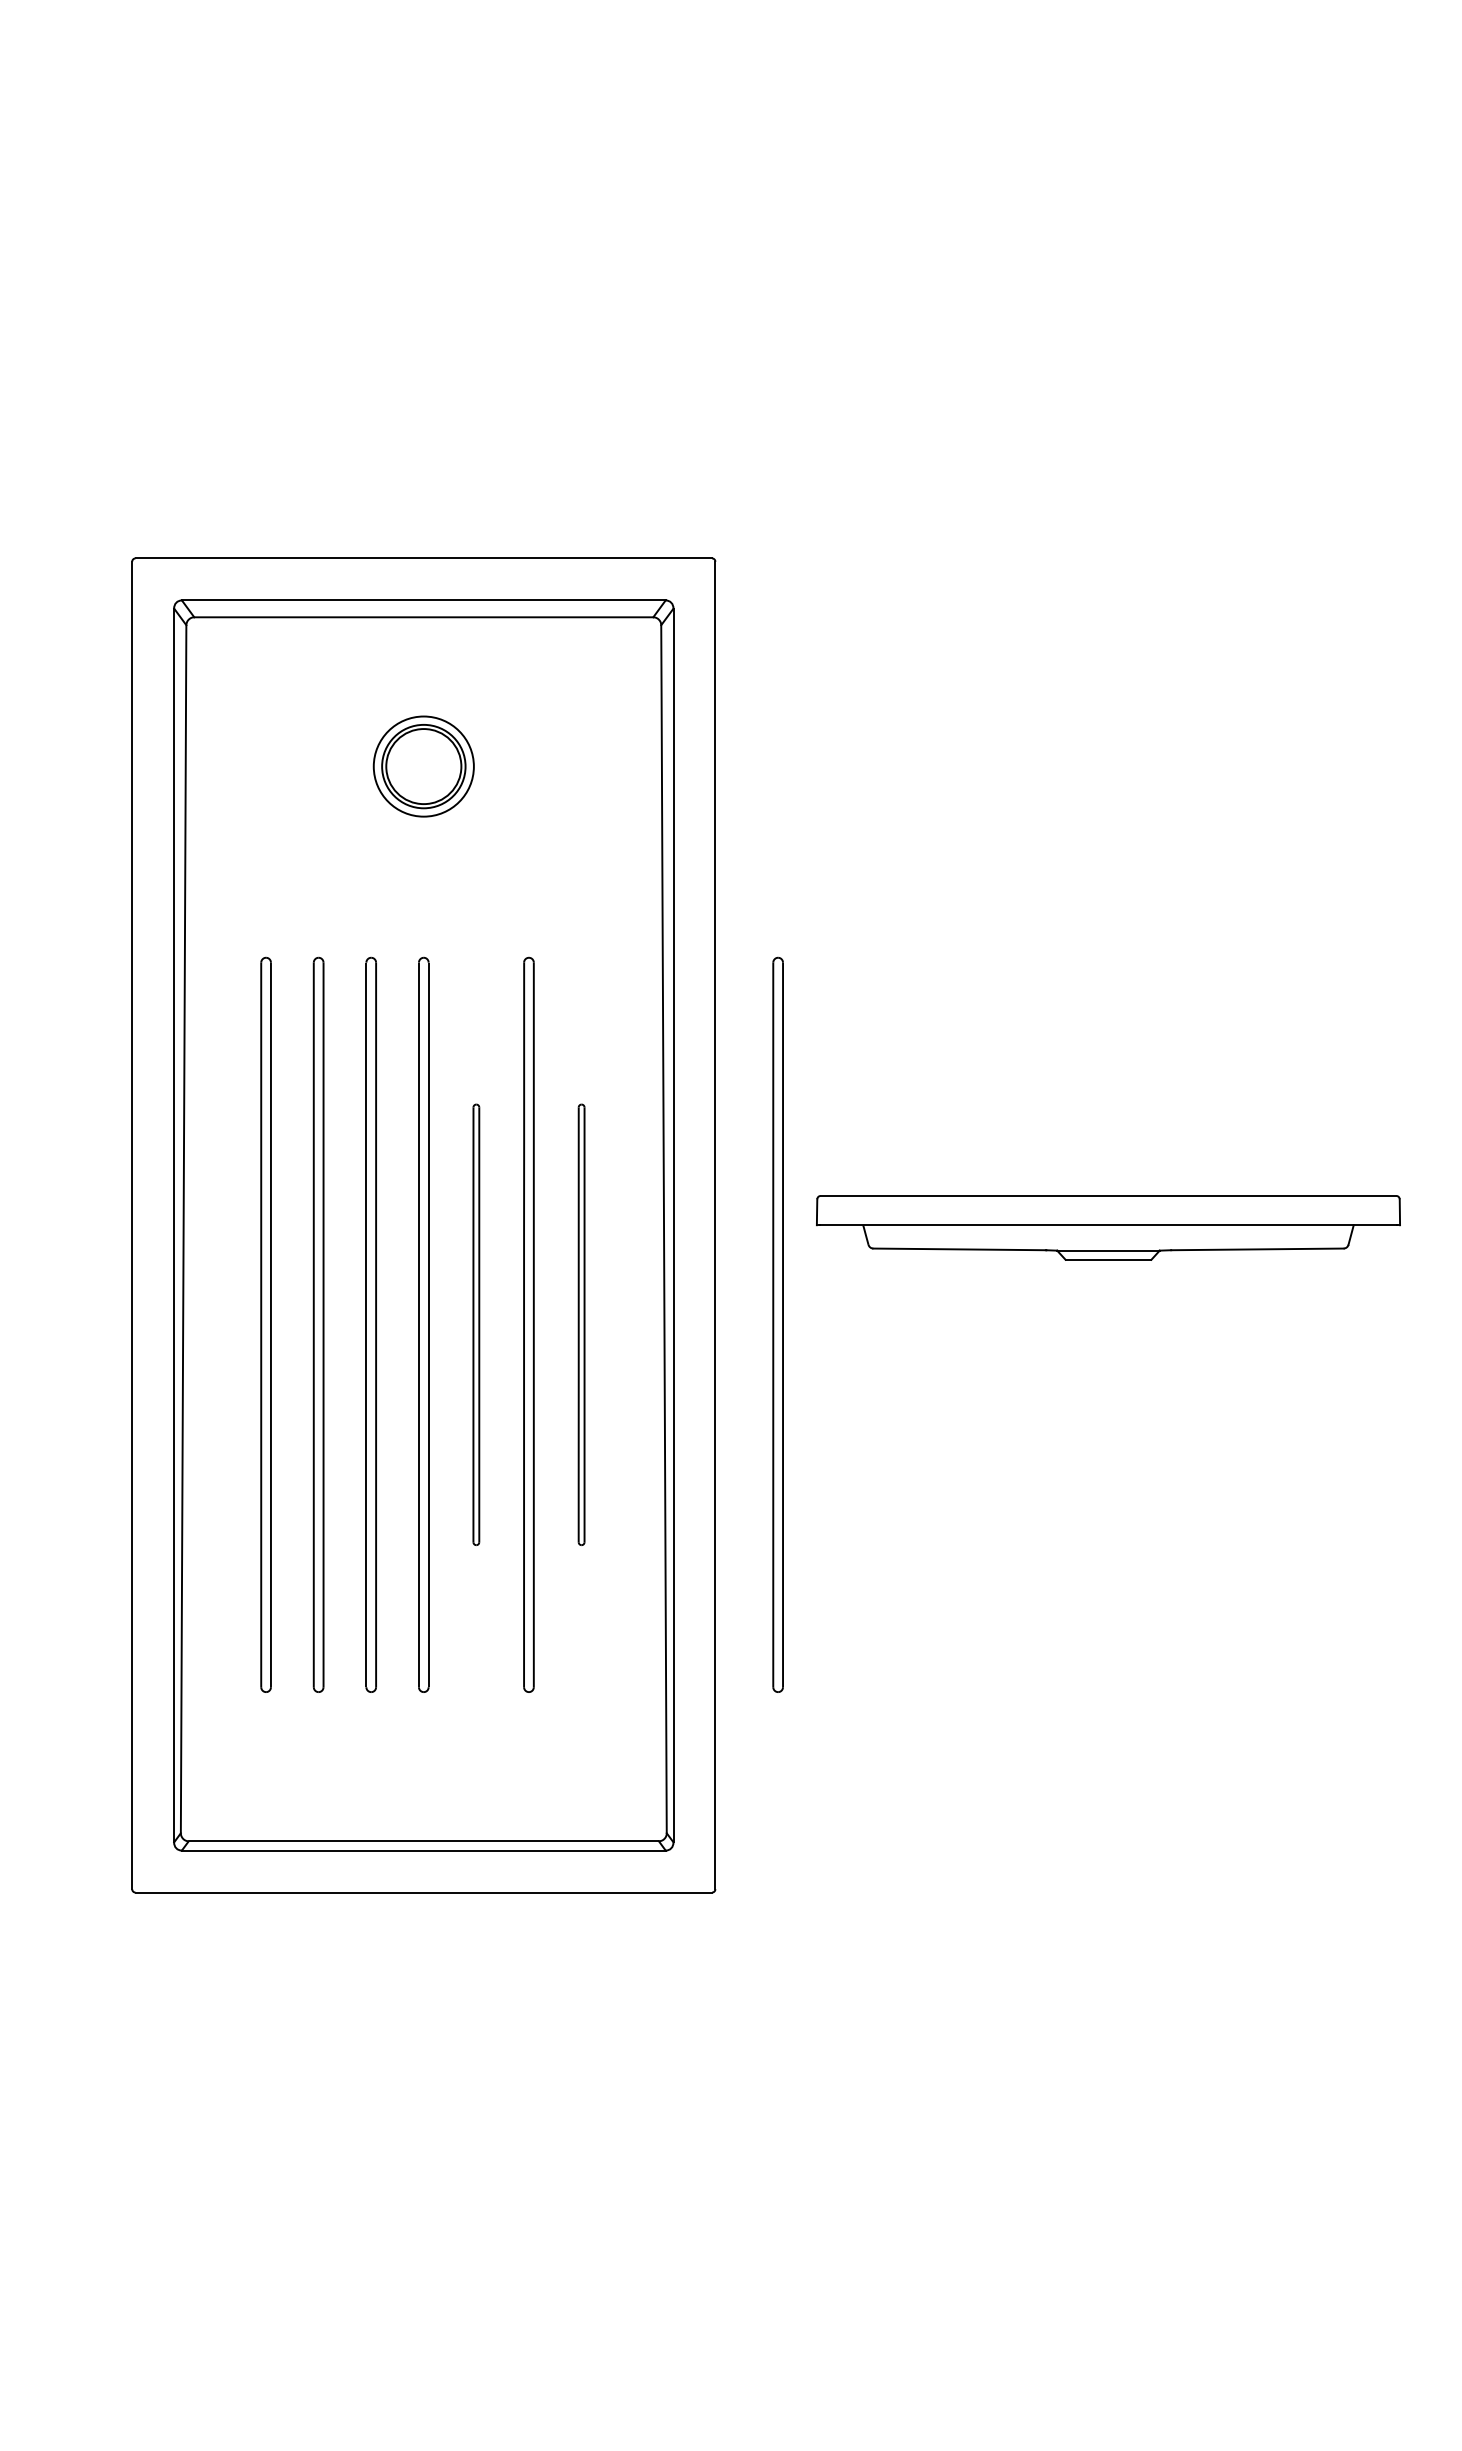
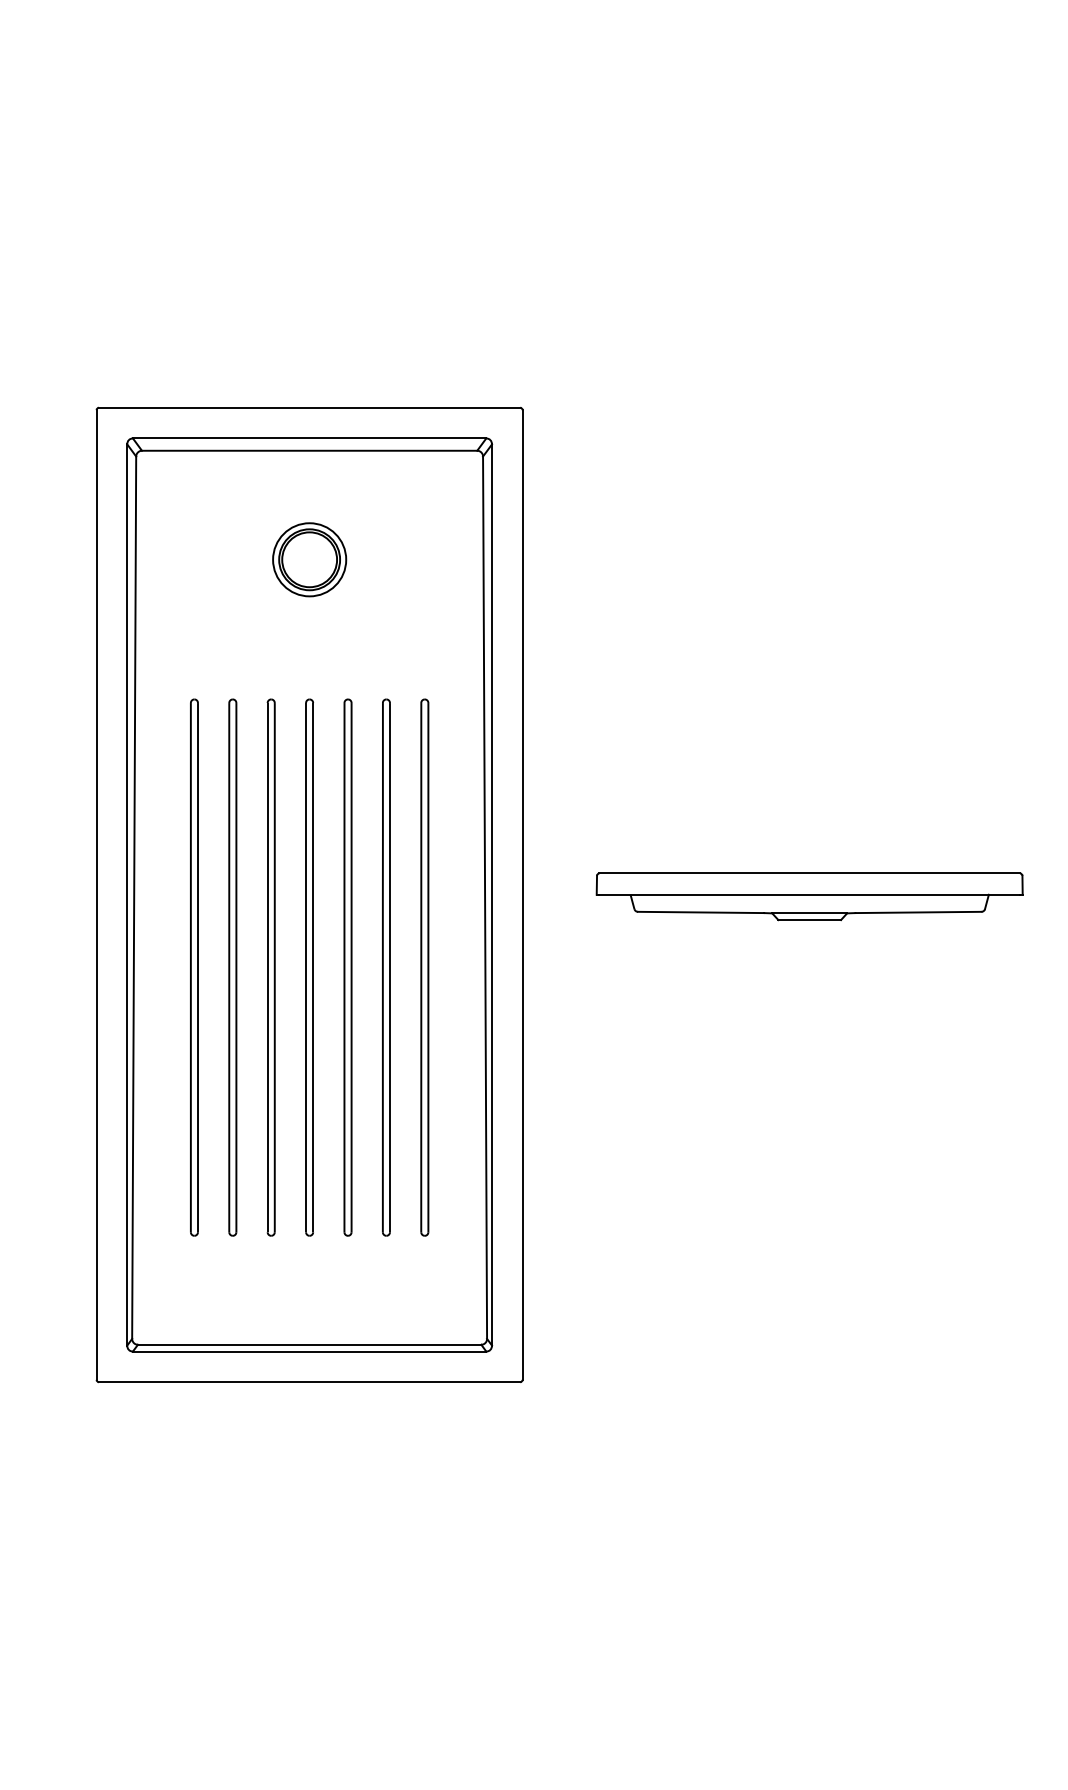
part: (475, 1324) -> (347, 967), size x1.67
part: (581, 1324) -> (424, 967), size x1.67
part: (778, 1324) -> (568, 967), removed

